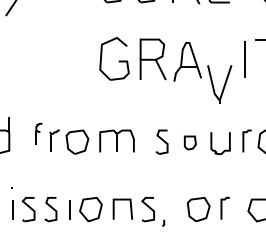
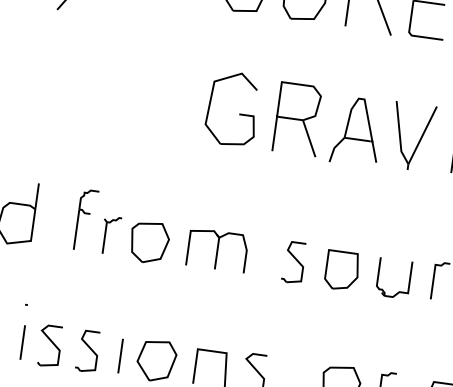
part: (219, 84) -> (411, 136), moved
part: (38, 133) -> (84, 218), size x1.67
part: (190, 142) -> (342, 269), size x1.67

